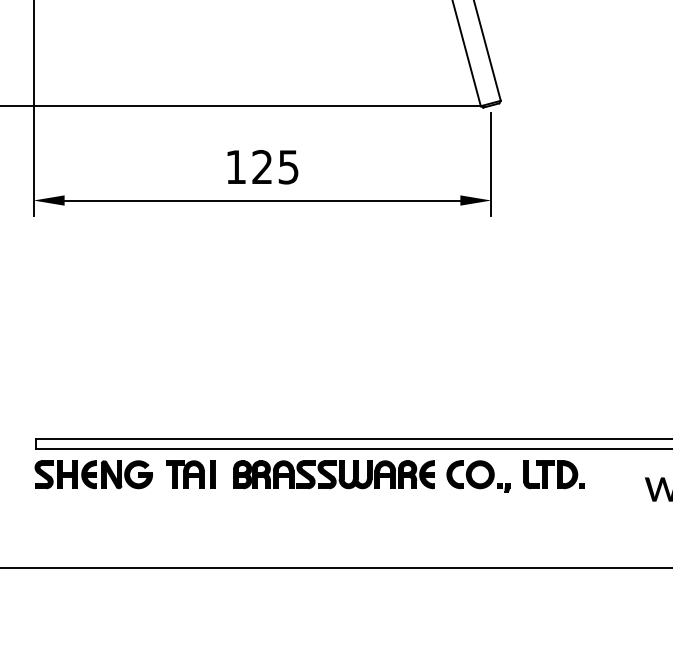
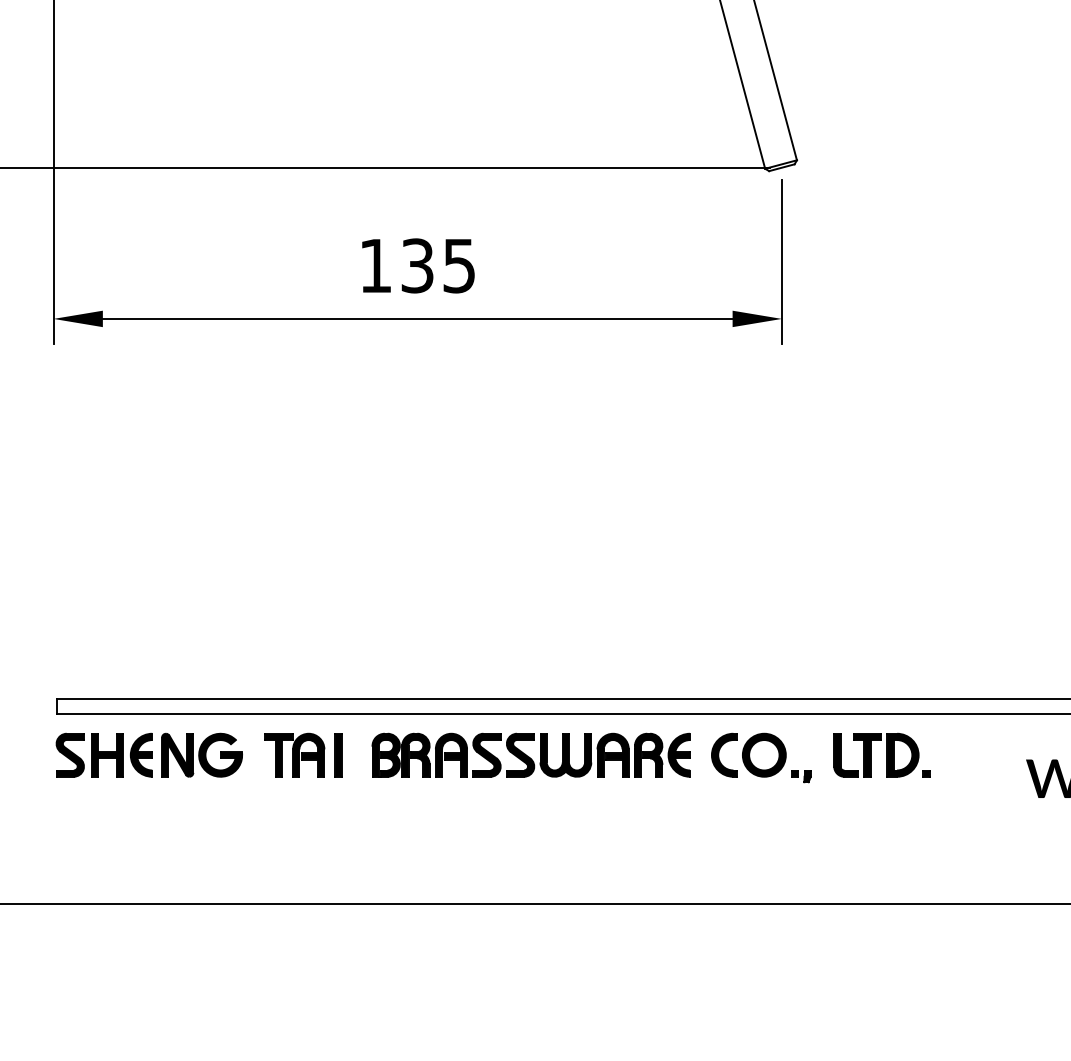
text: (262, 167) -> (417, 266), 125 -> 135

